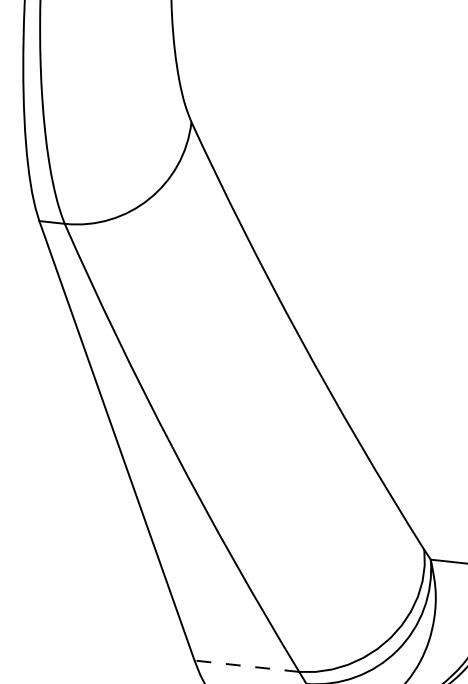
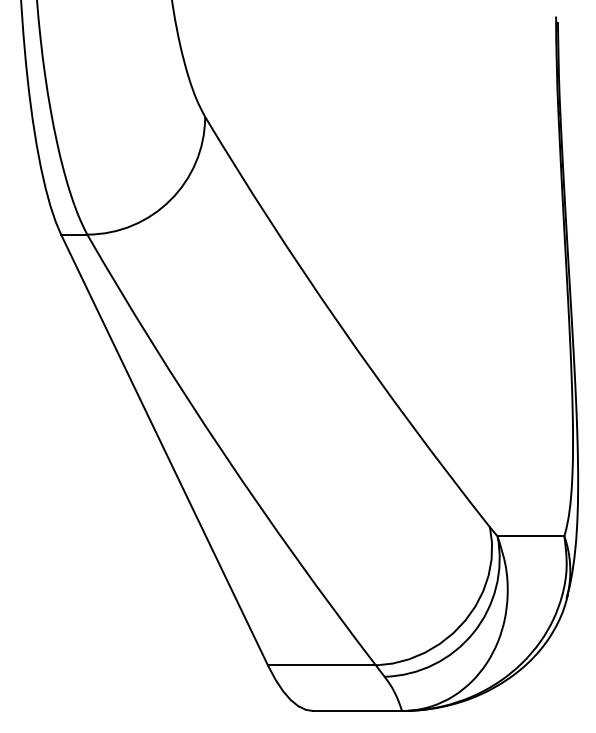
line: (246, 666) -> (321, 665), dashed -> solid

